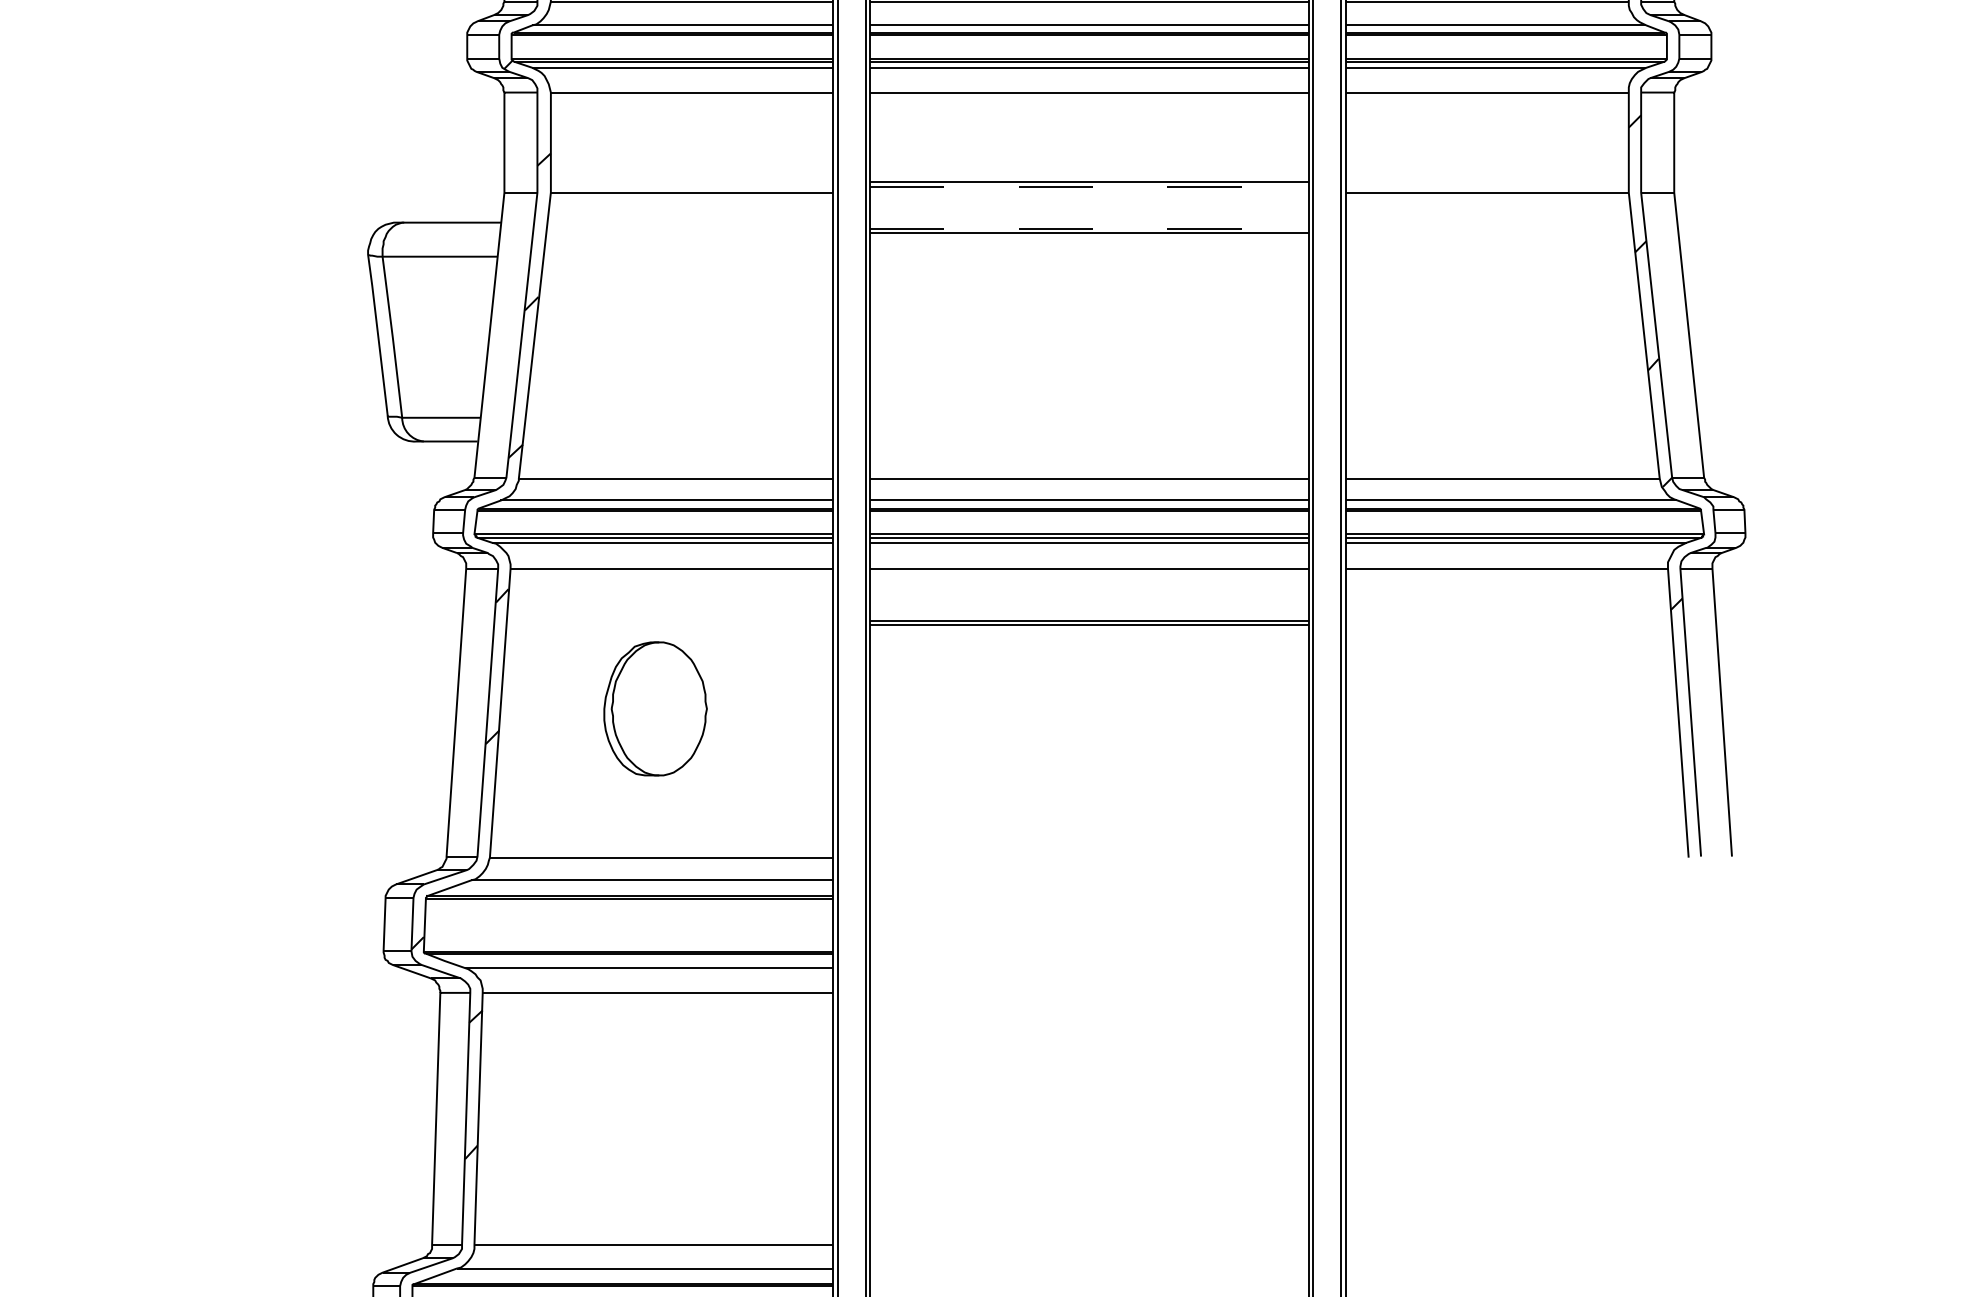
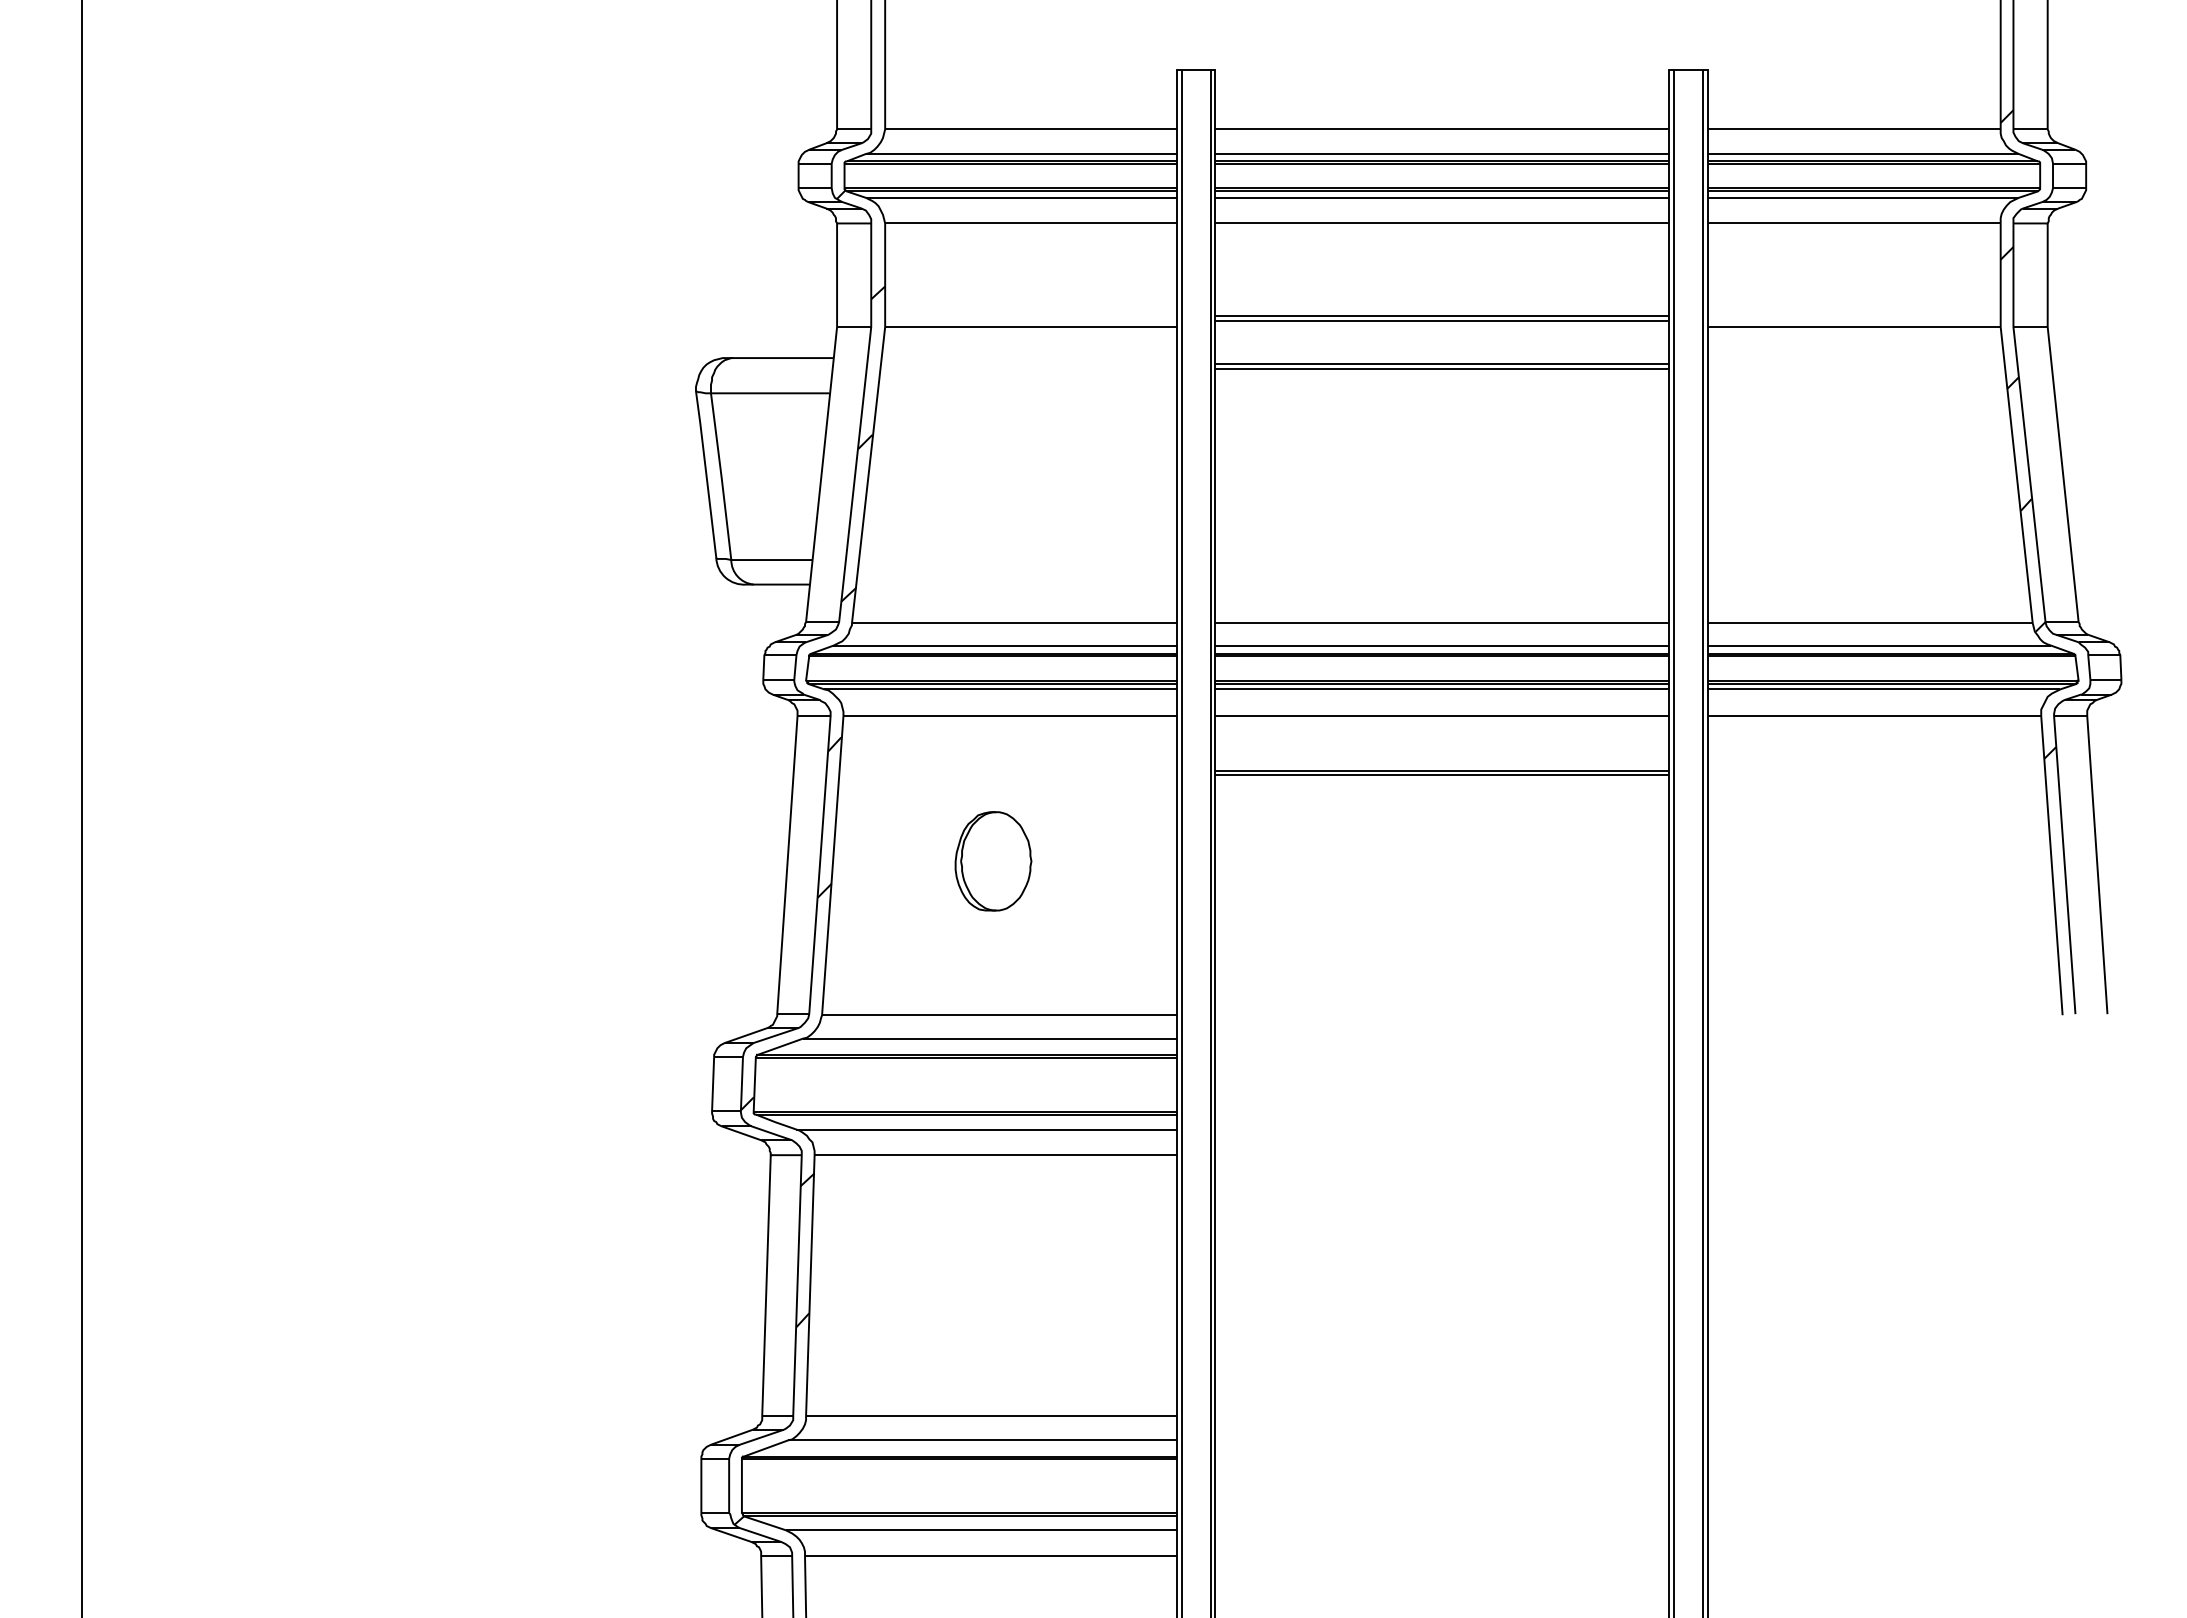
line: (1089, 186) -> (1442, 320), dashed -> solid
line: (1089, 228) -> (1442, 364), dashed -> solid
part: (655, 709) -> (993, 861), size x0.71

